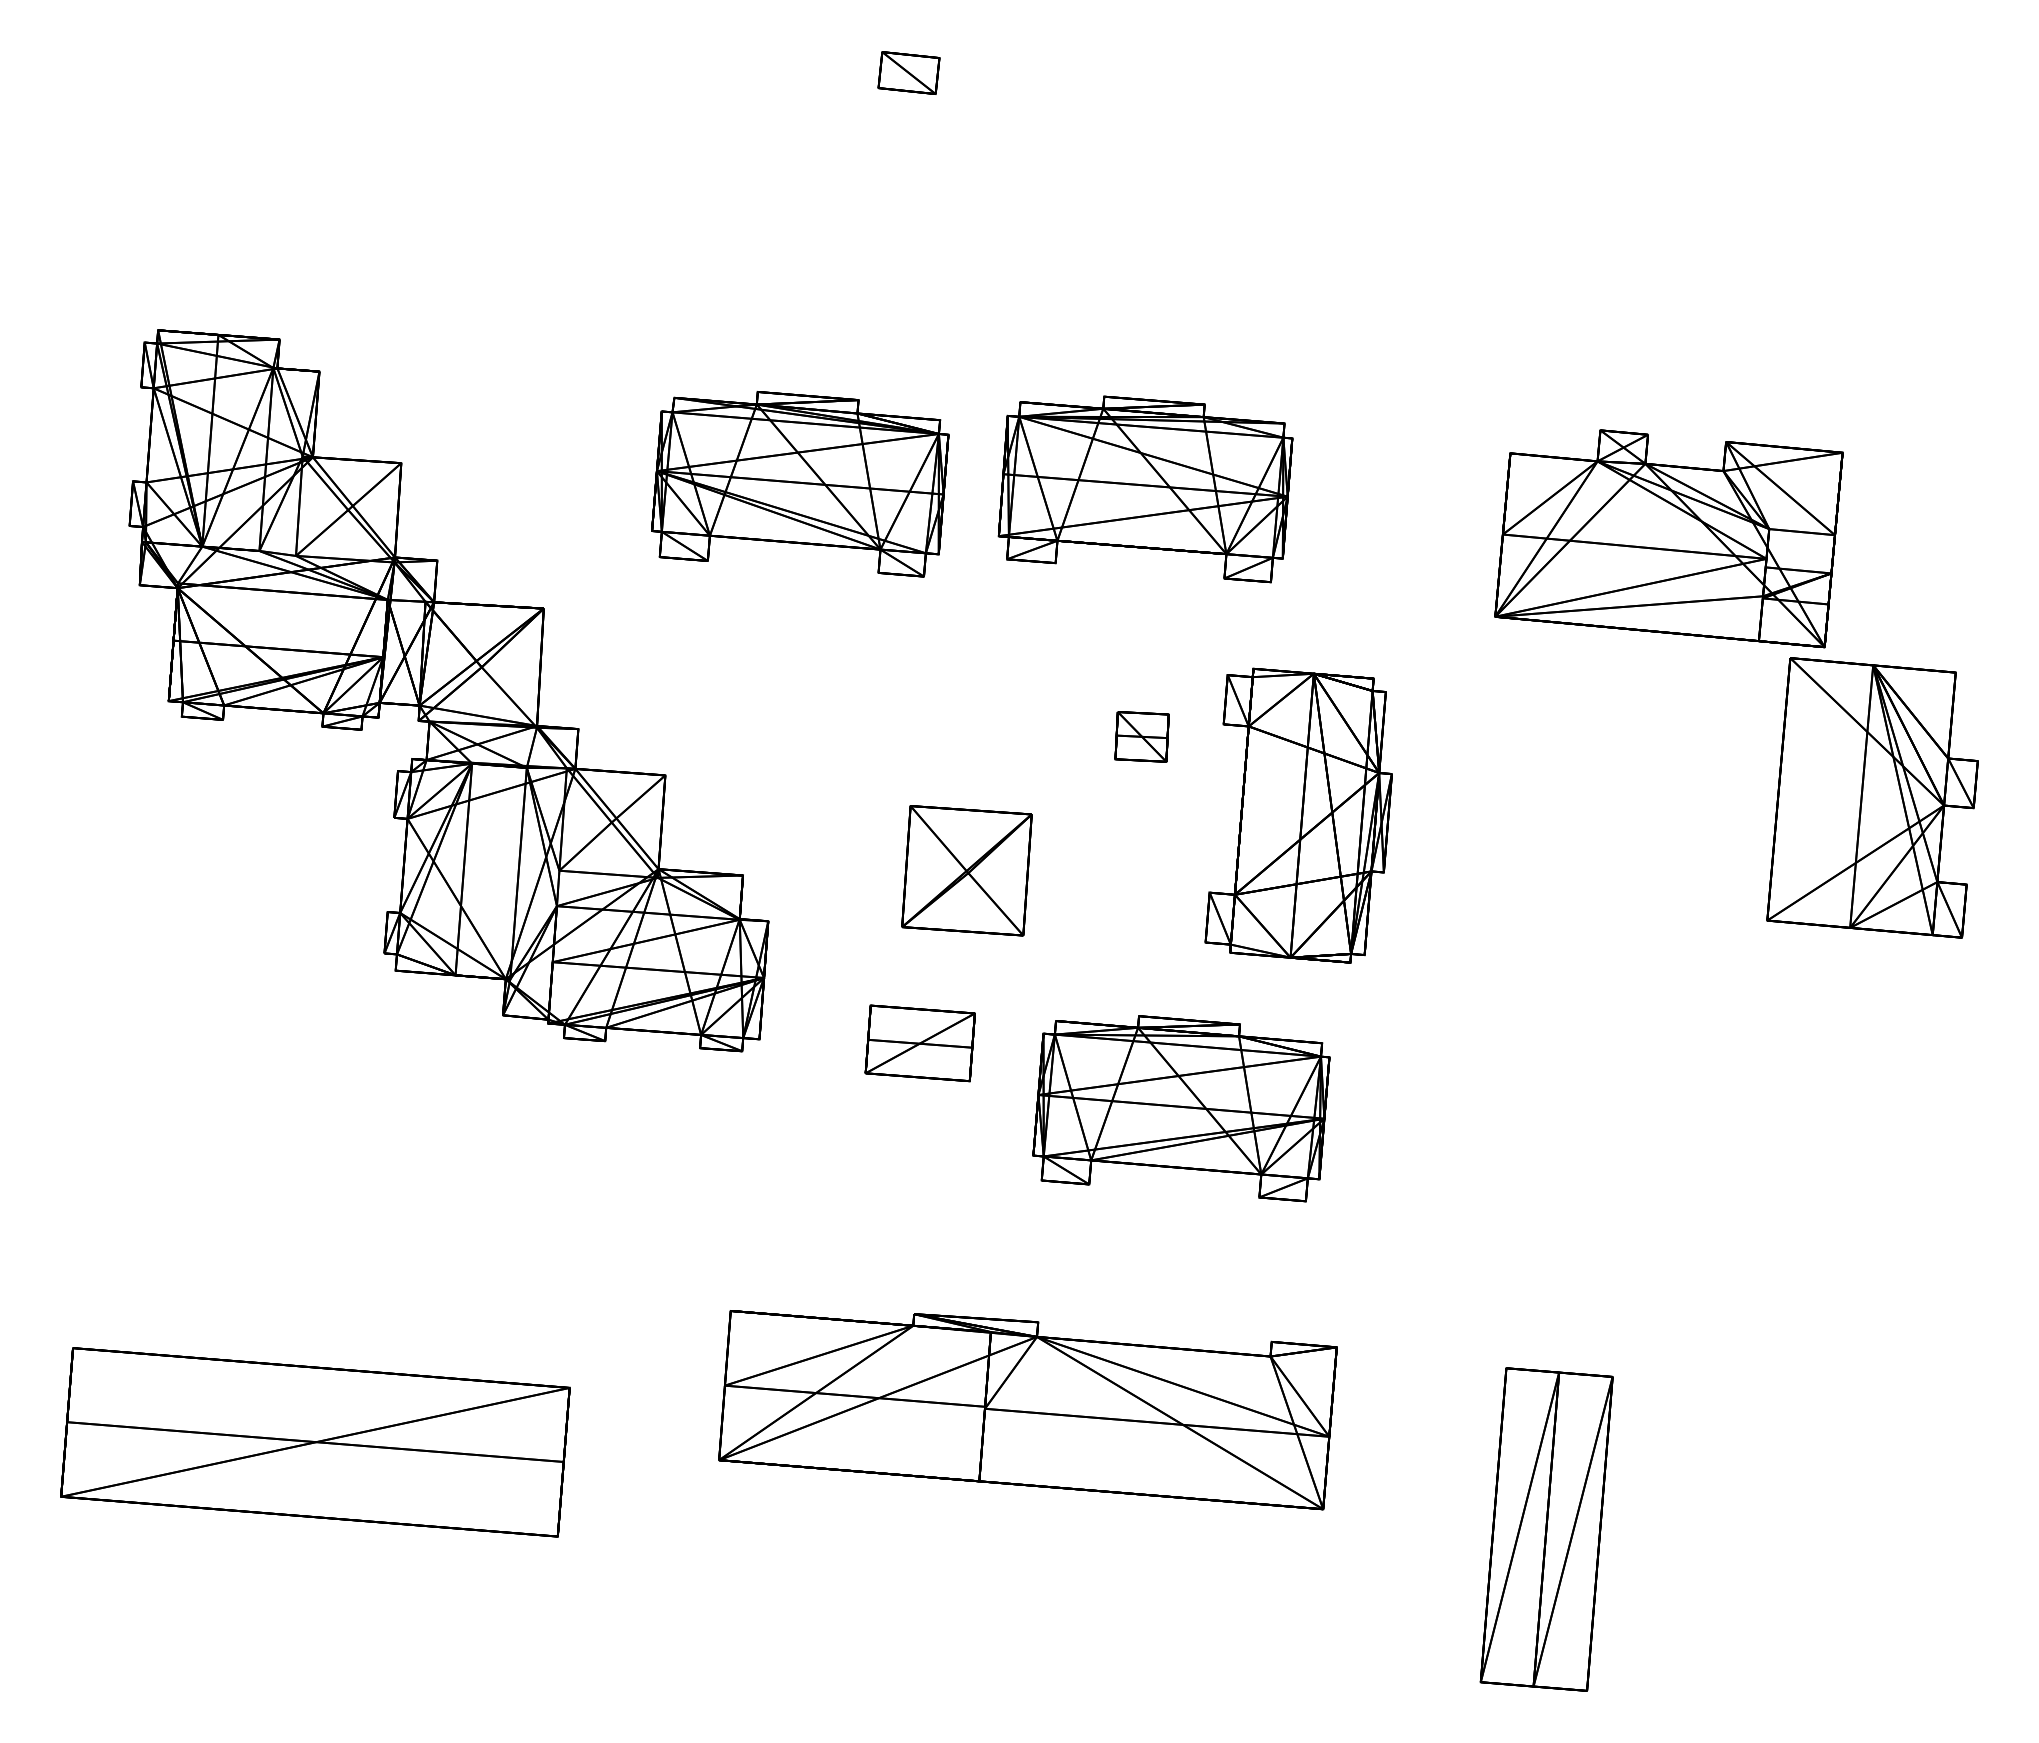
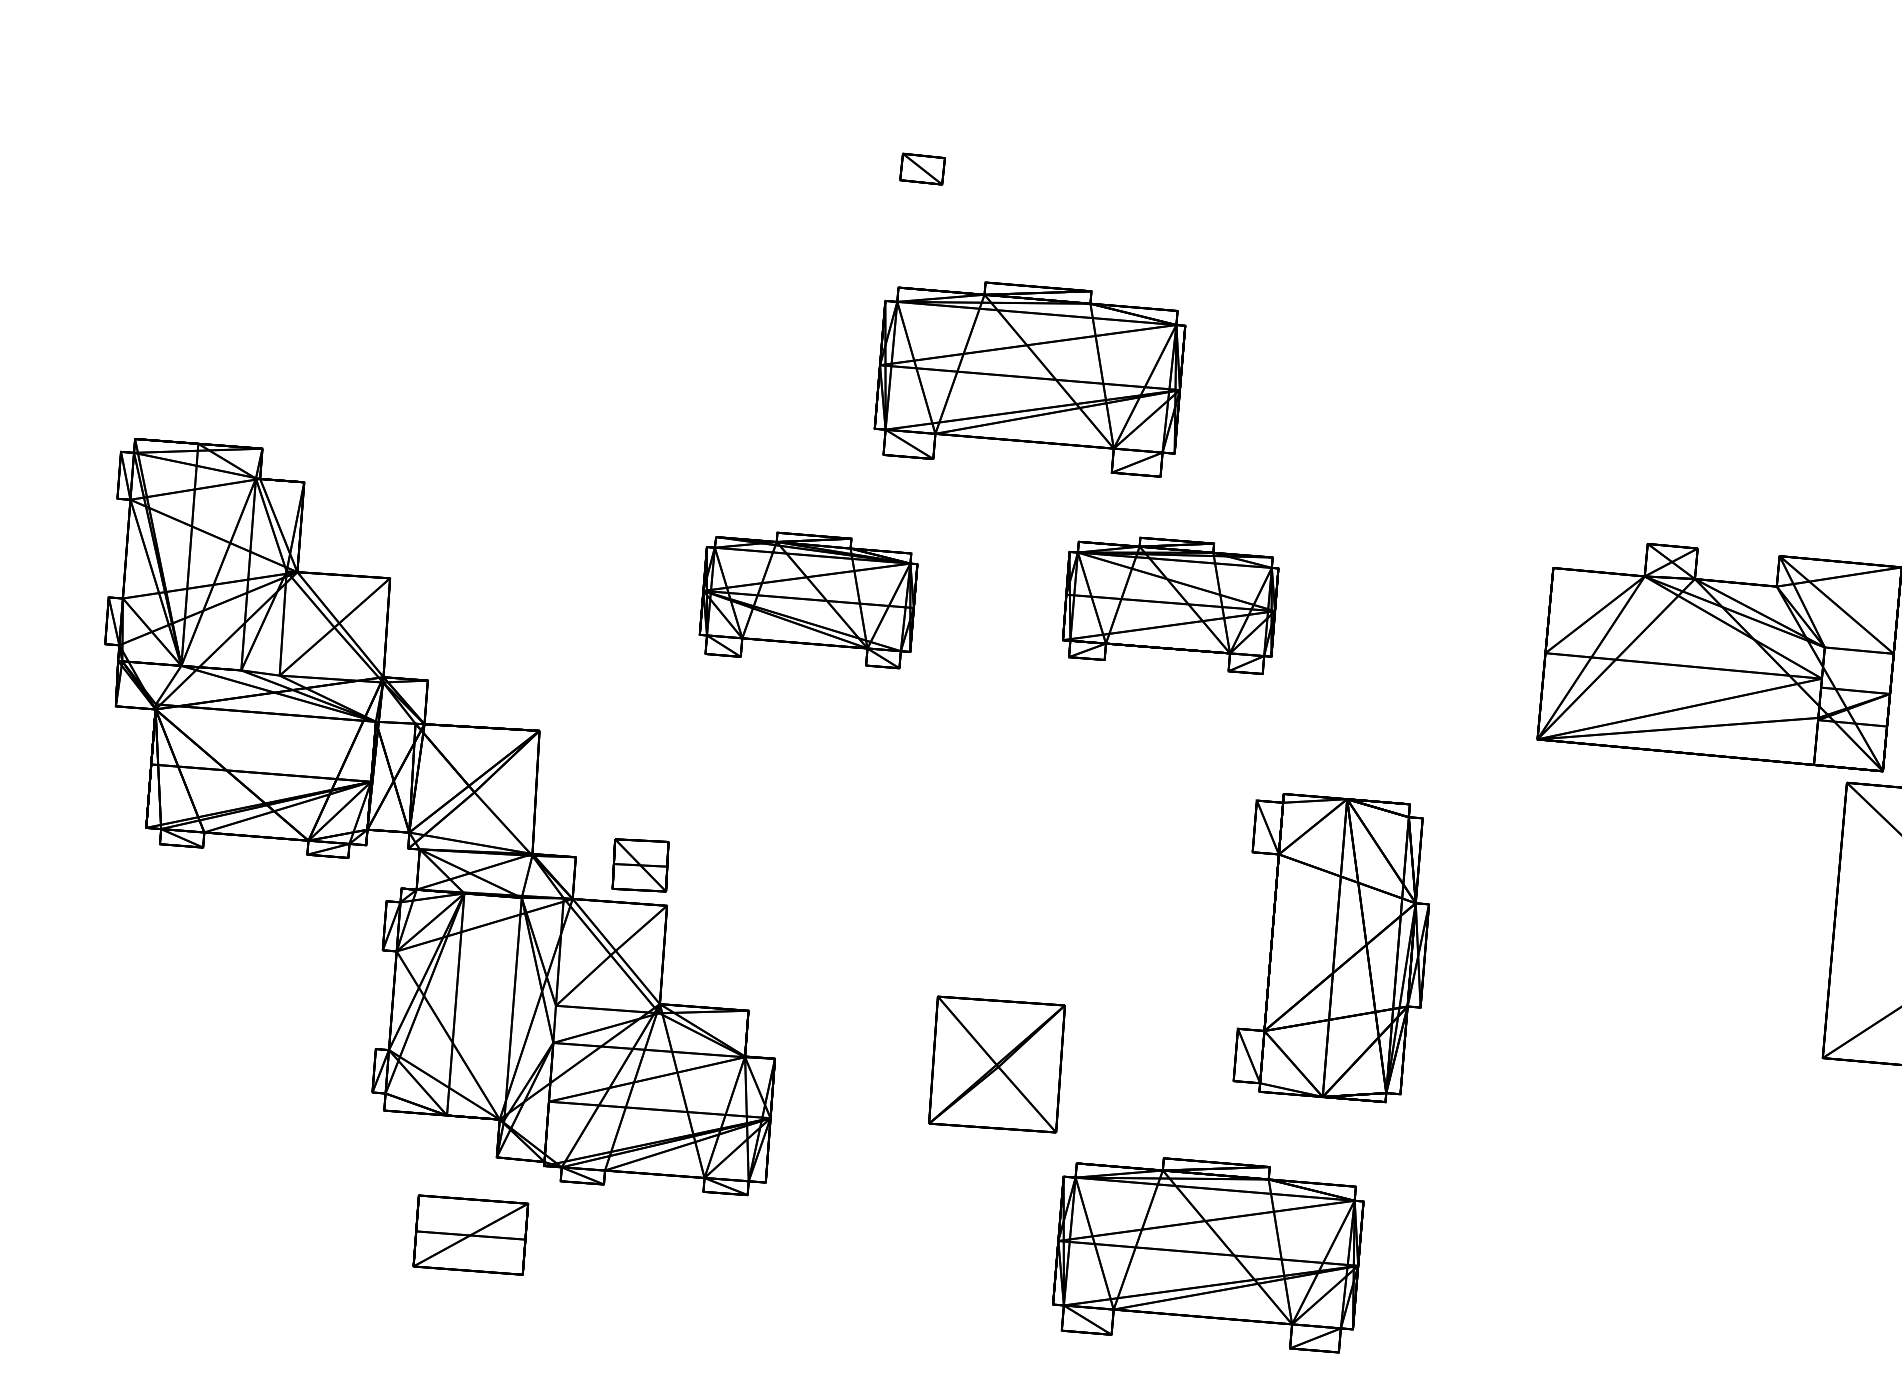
part: (908, 72) -> (922, 168), size x0.7
part: (1011, 273) -> (1030, 379), added
part: (800, 484) -> (808, 600), size x0.7
part: (1145, 489) -> (1170, 605), size x0.7
part: (1141, 736) -> (639, 864), moved
part: (966, 870) -> (996, 1064), moved
part: (919, 1043) -> (470, 1235), moved

